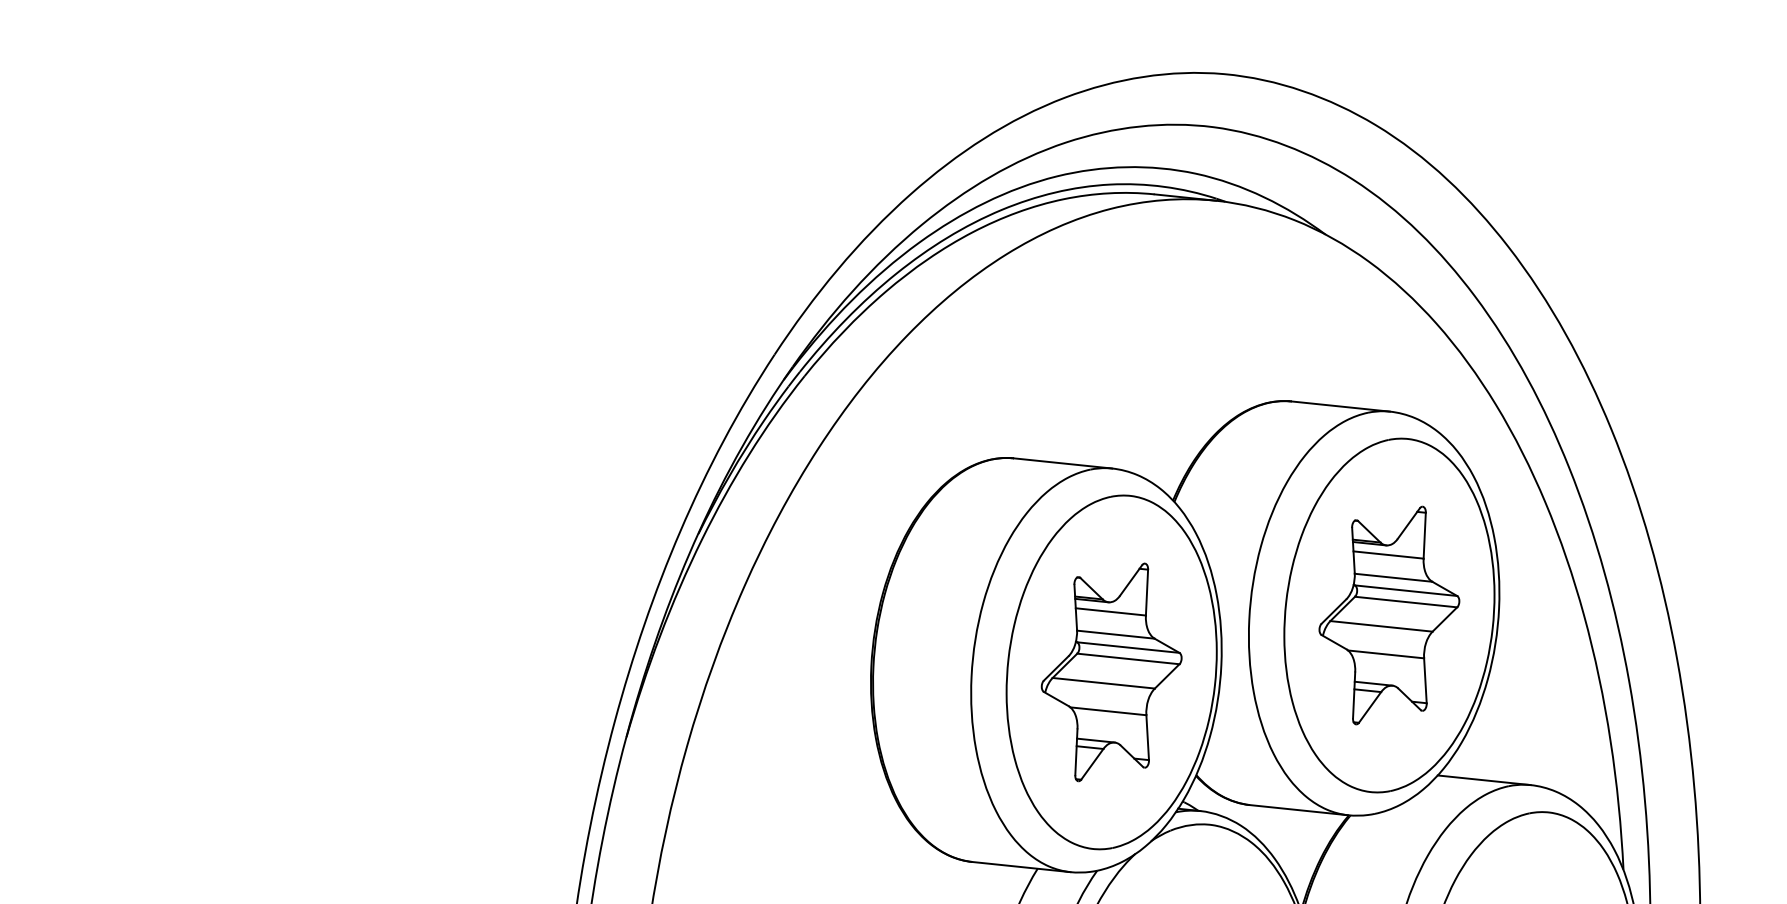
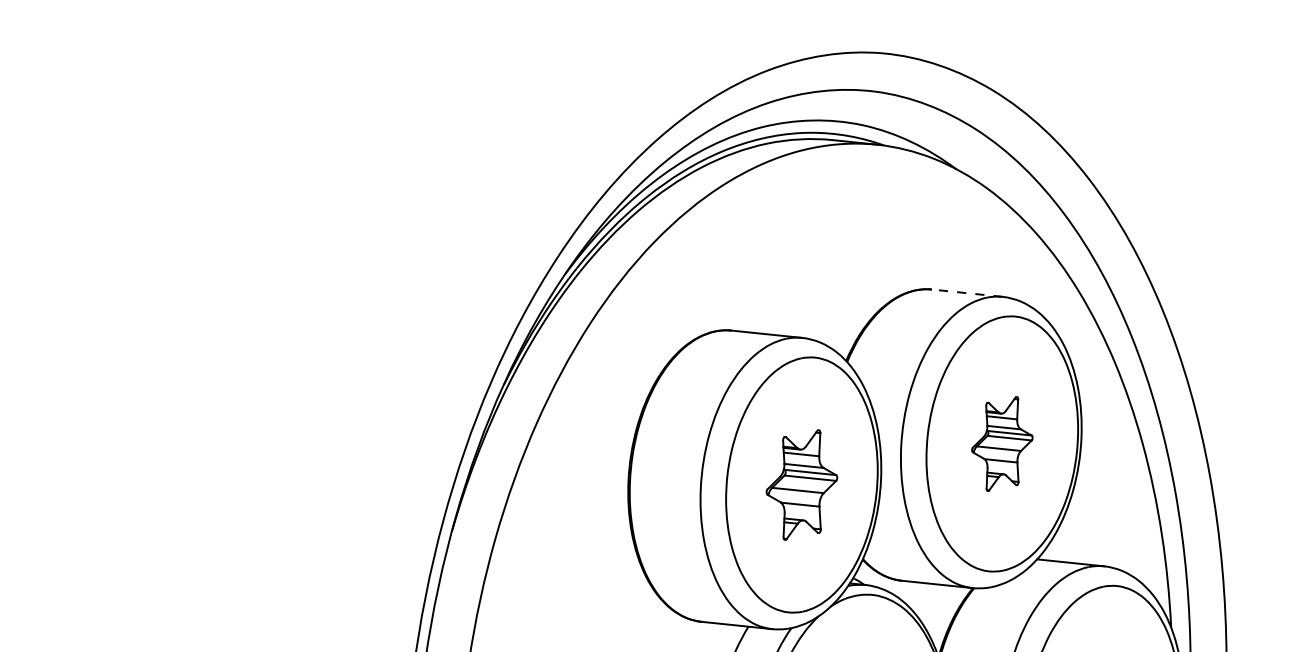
line: (1341, 406) -> (967, 293), solid -> dashed
part: (1389, 614) -> (1002, 443), size x0.6
part: (1111, 671) -> (801, 484), size x0.7

